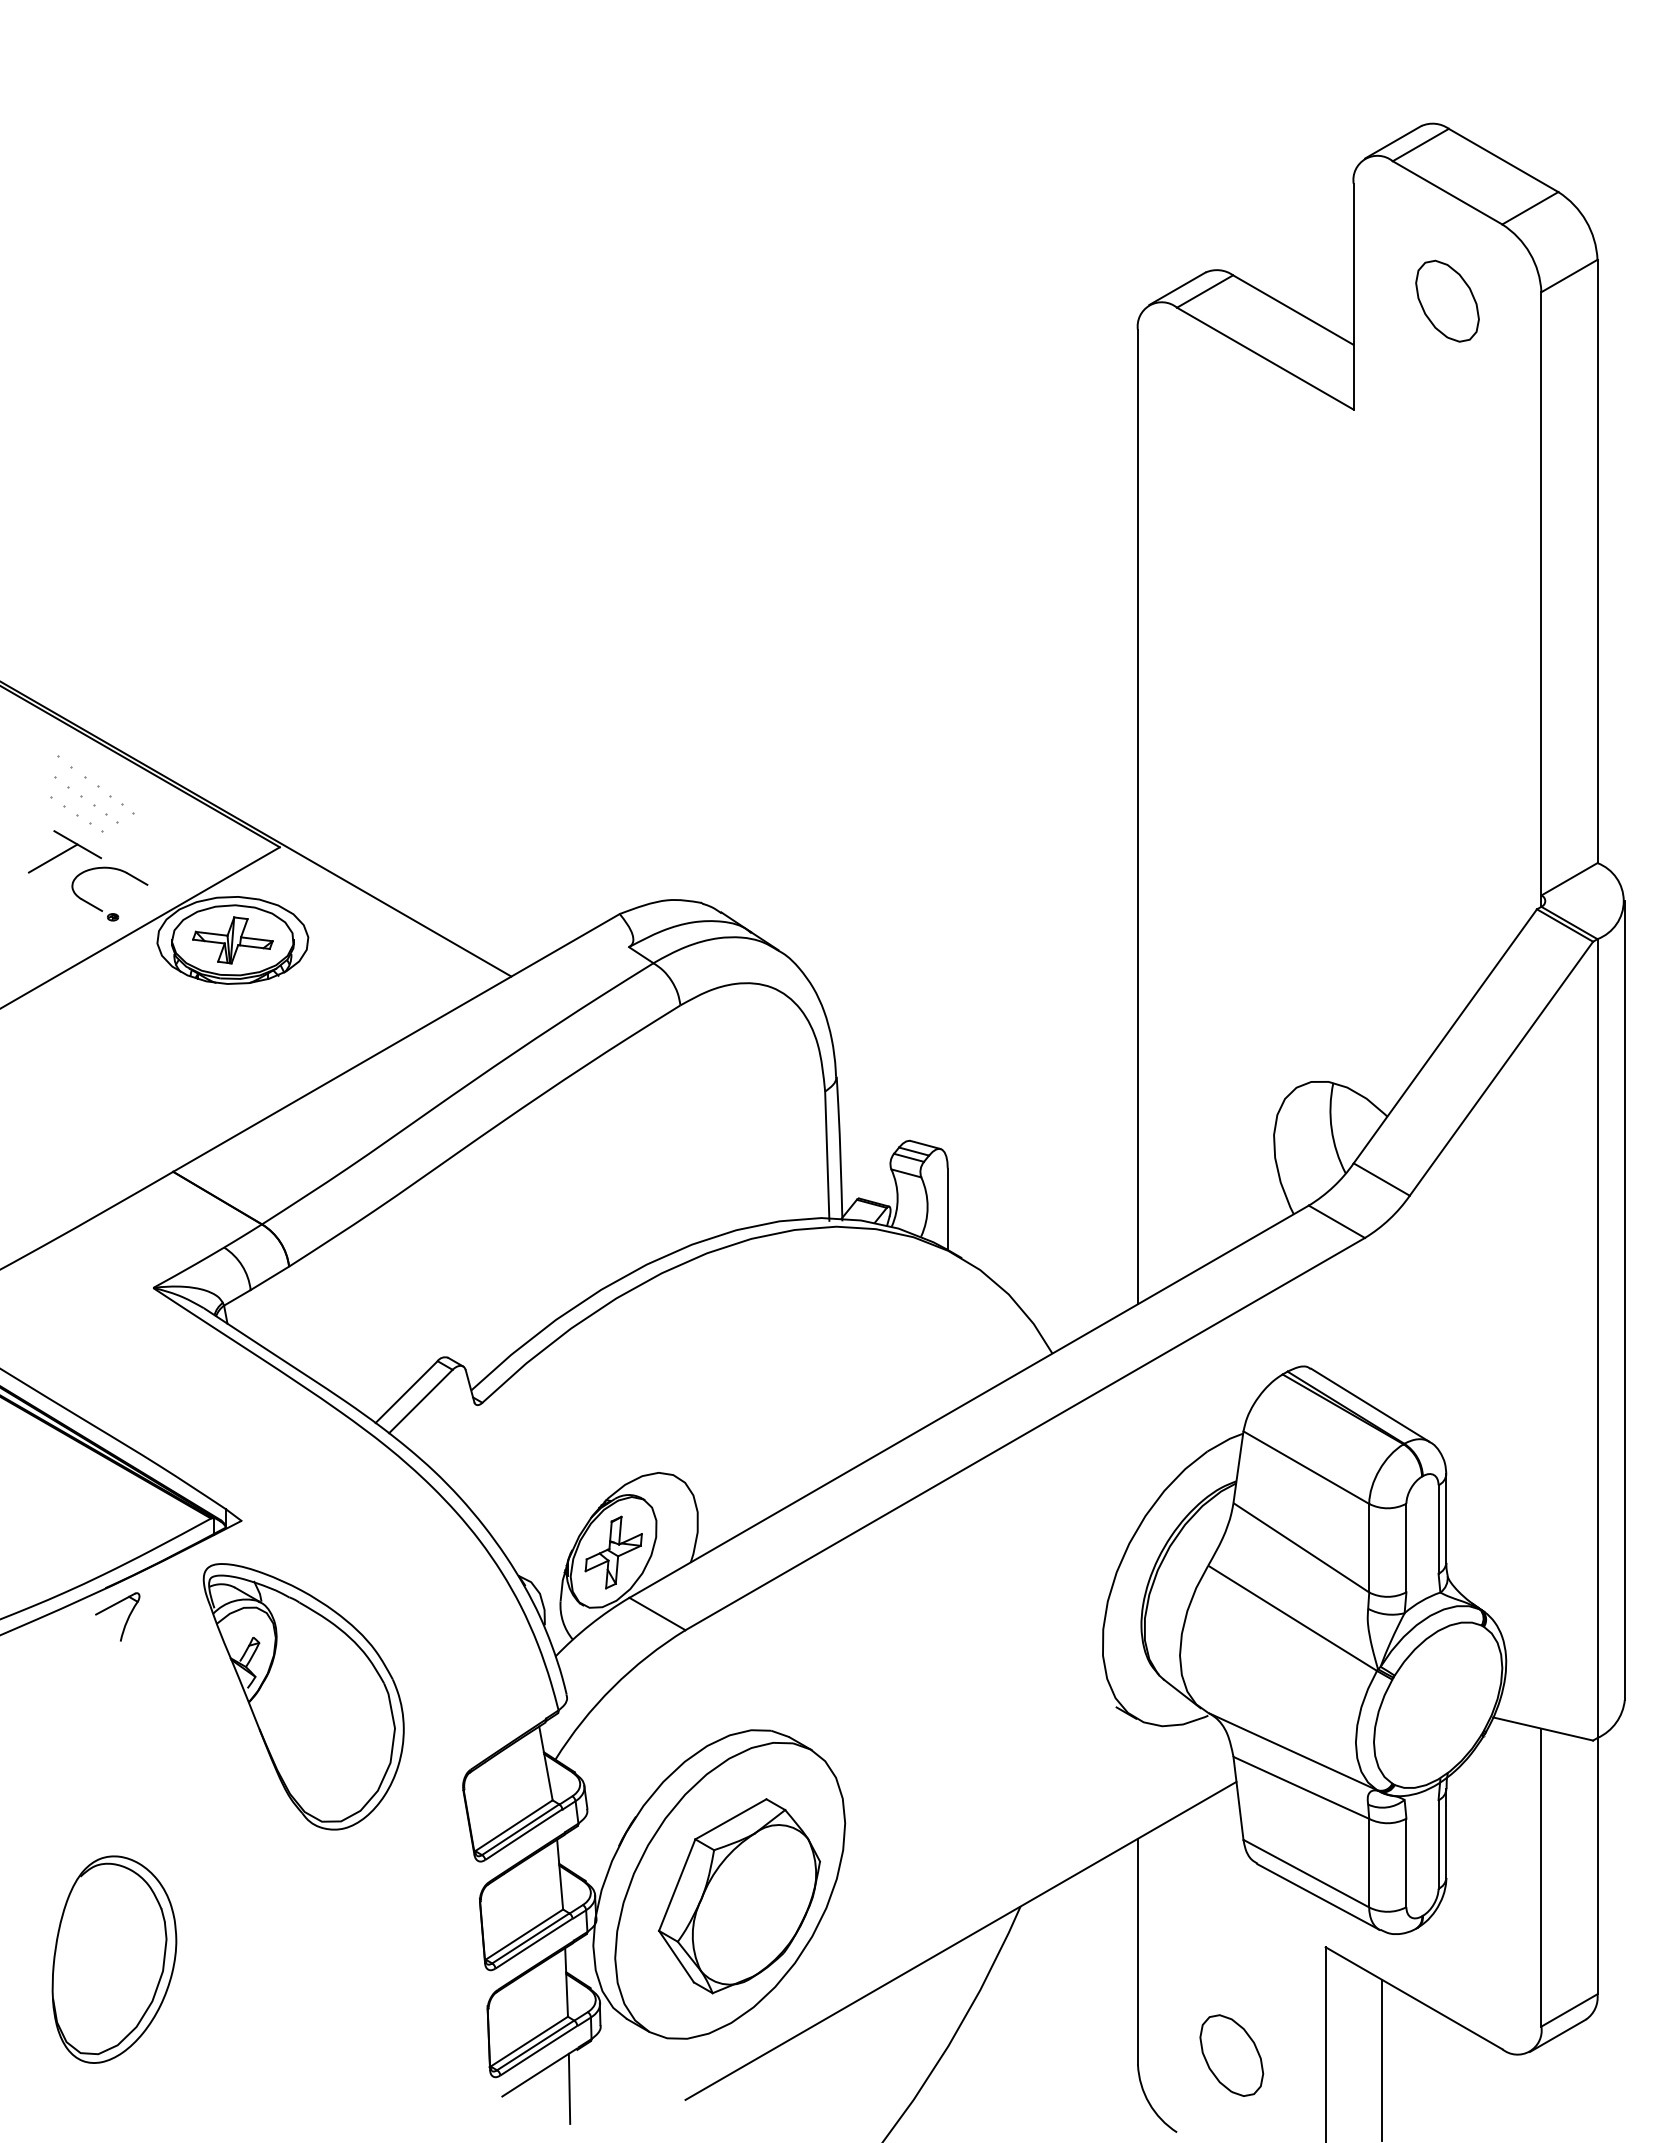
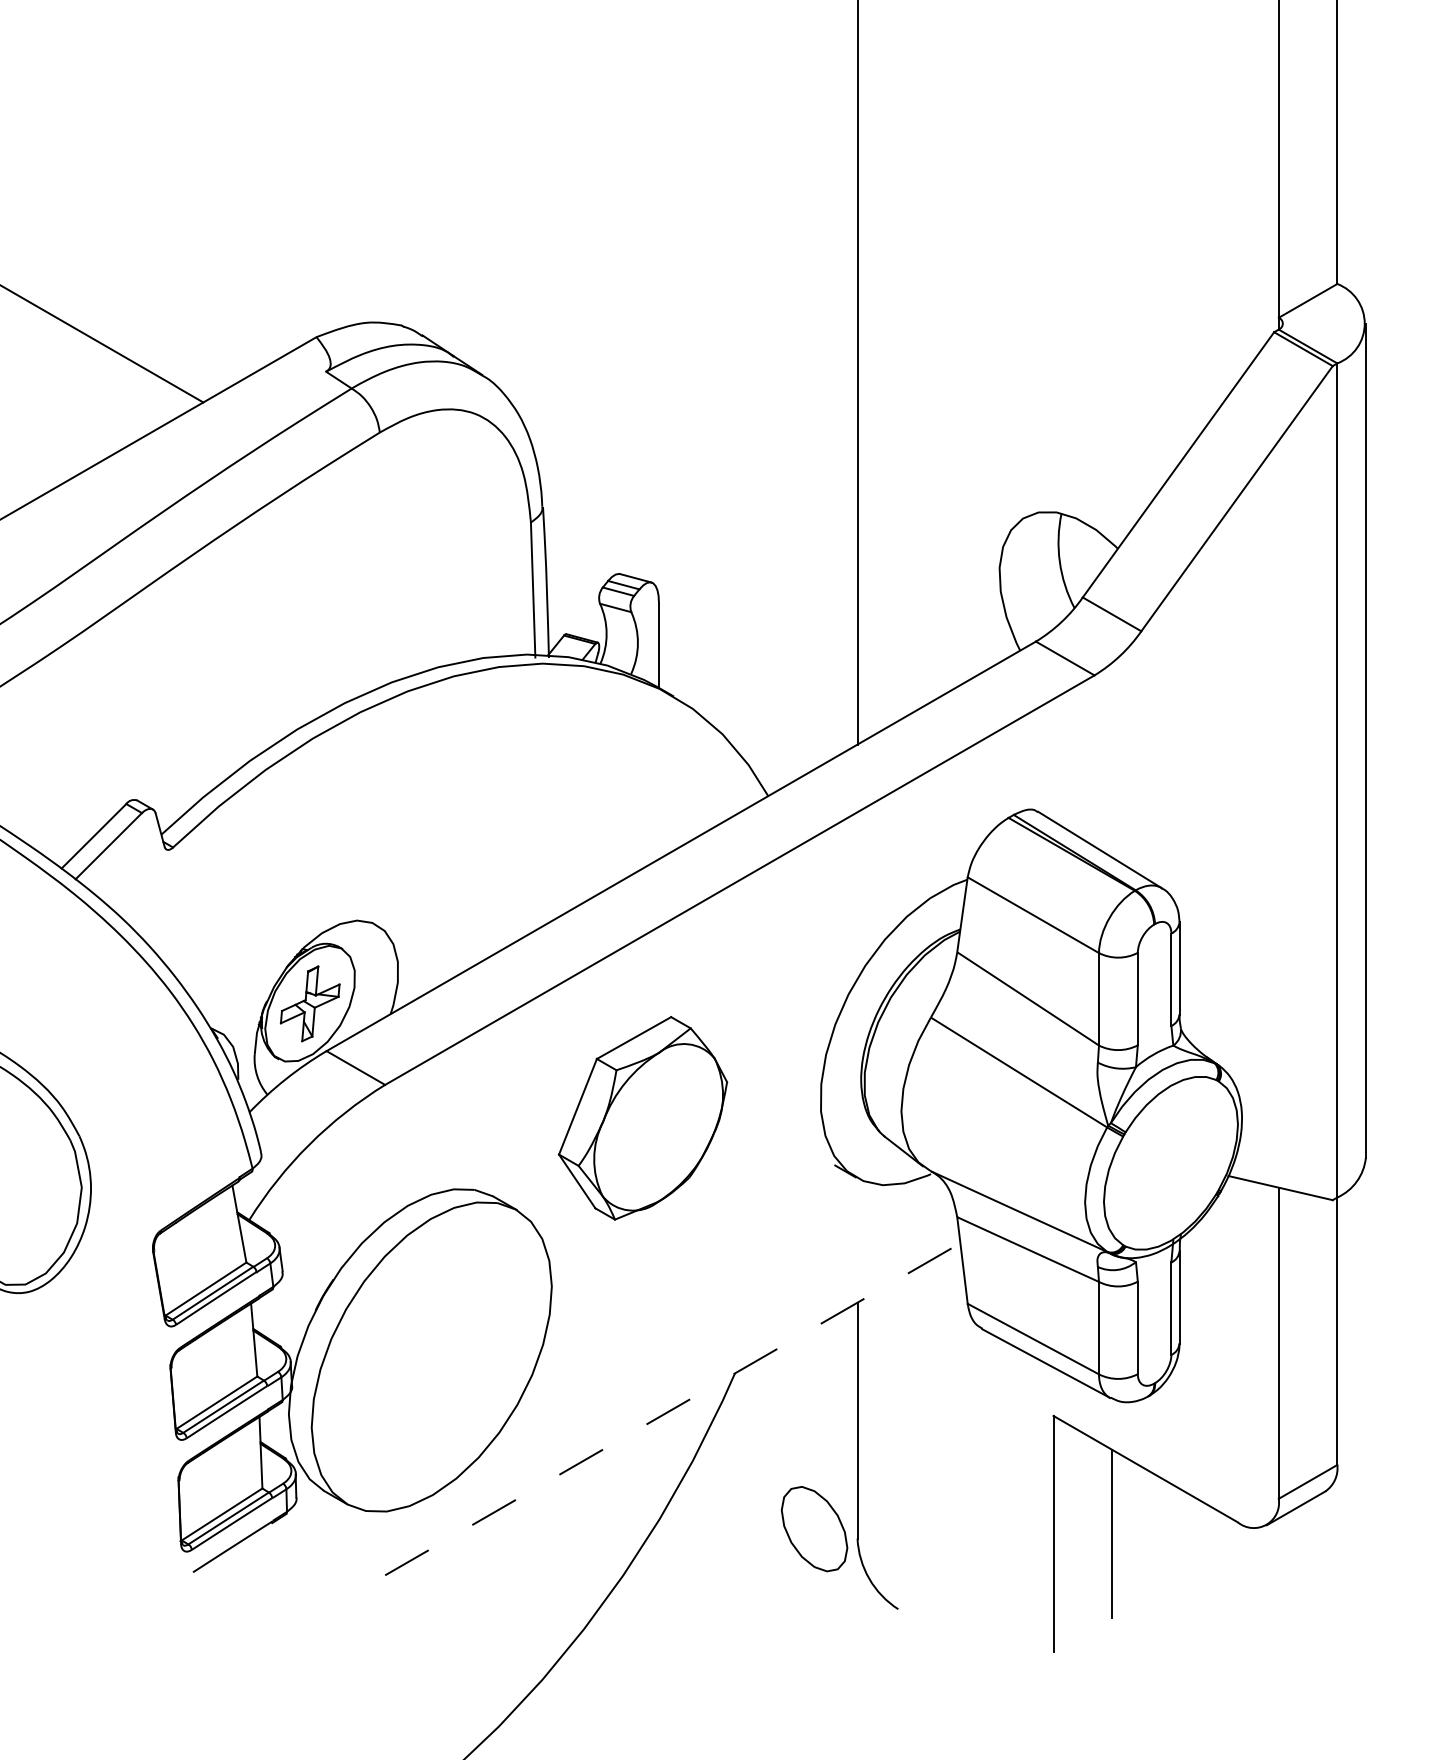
part: (739, 1896) -> (643, 1118), moved
line: (961, 1940) -> (673, 1408), solid -> dashed
part: (1231, 2055) -> (814, 1528), moved
line: (569, 2088) -> (264, 1563), removed

